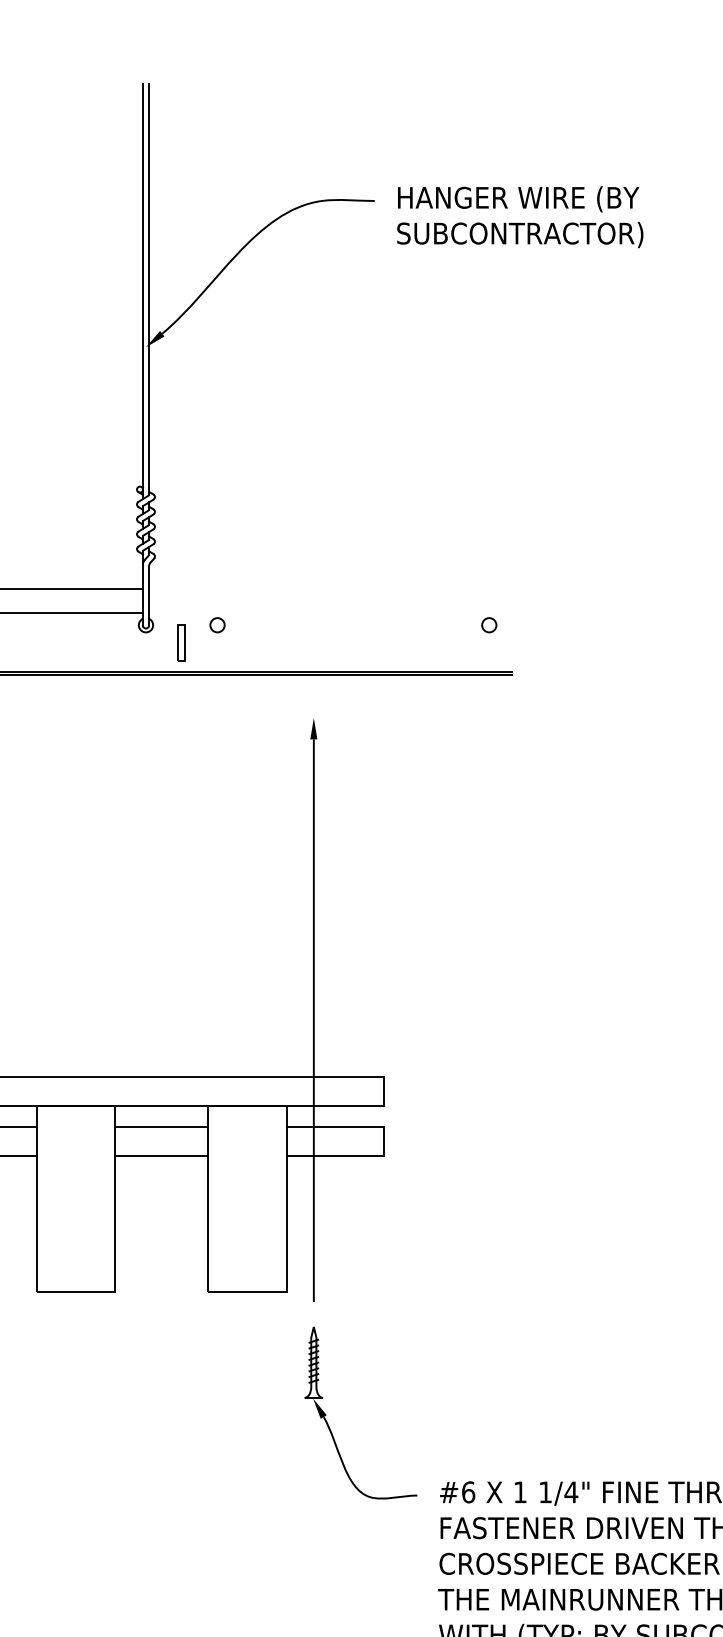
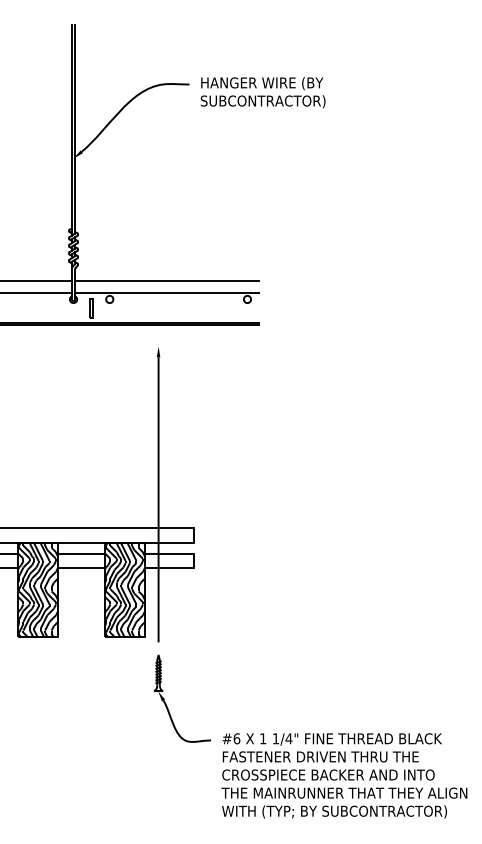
line: (331, 589) -> (167, 281), added
line: (331, 613) -> (167, 293), added
hatch: (76, 1197) -> (38, 589), added
hatch: (246, 1197) -> (124, 589), added

